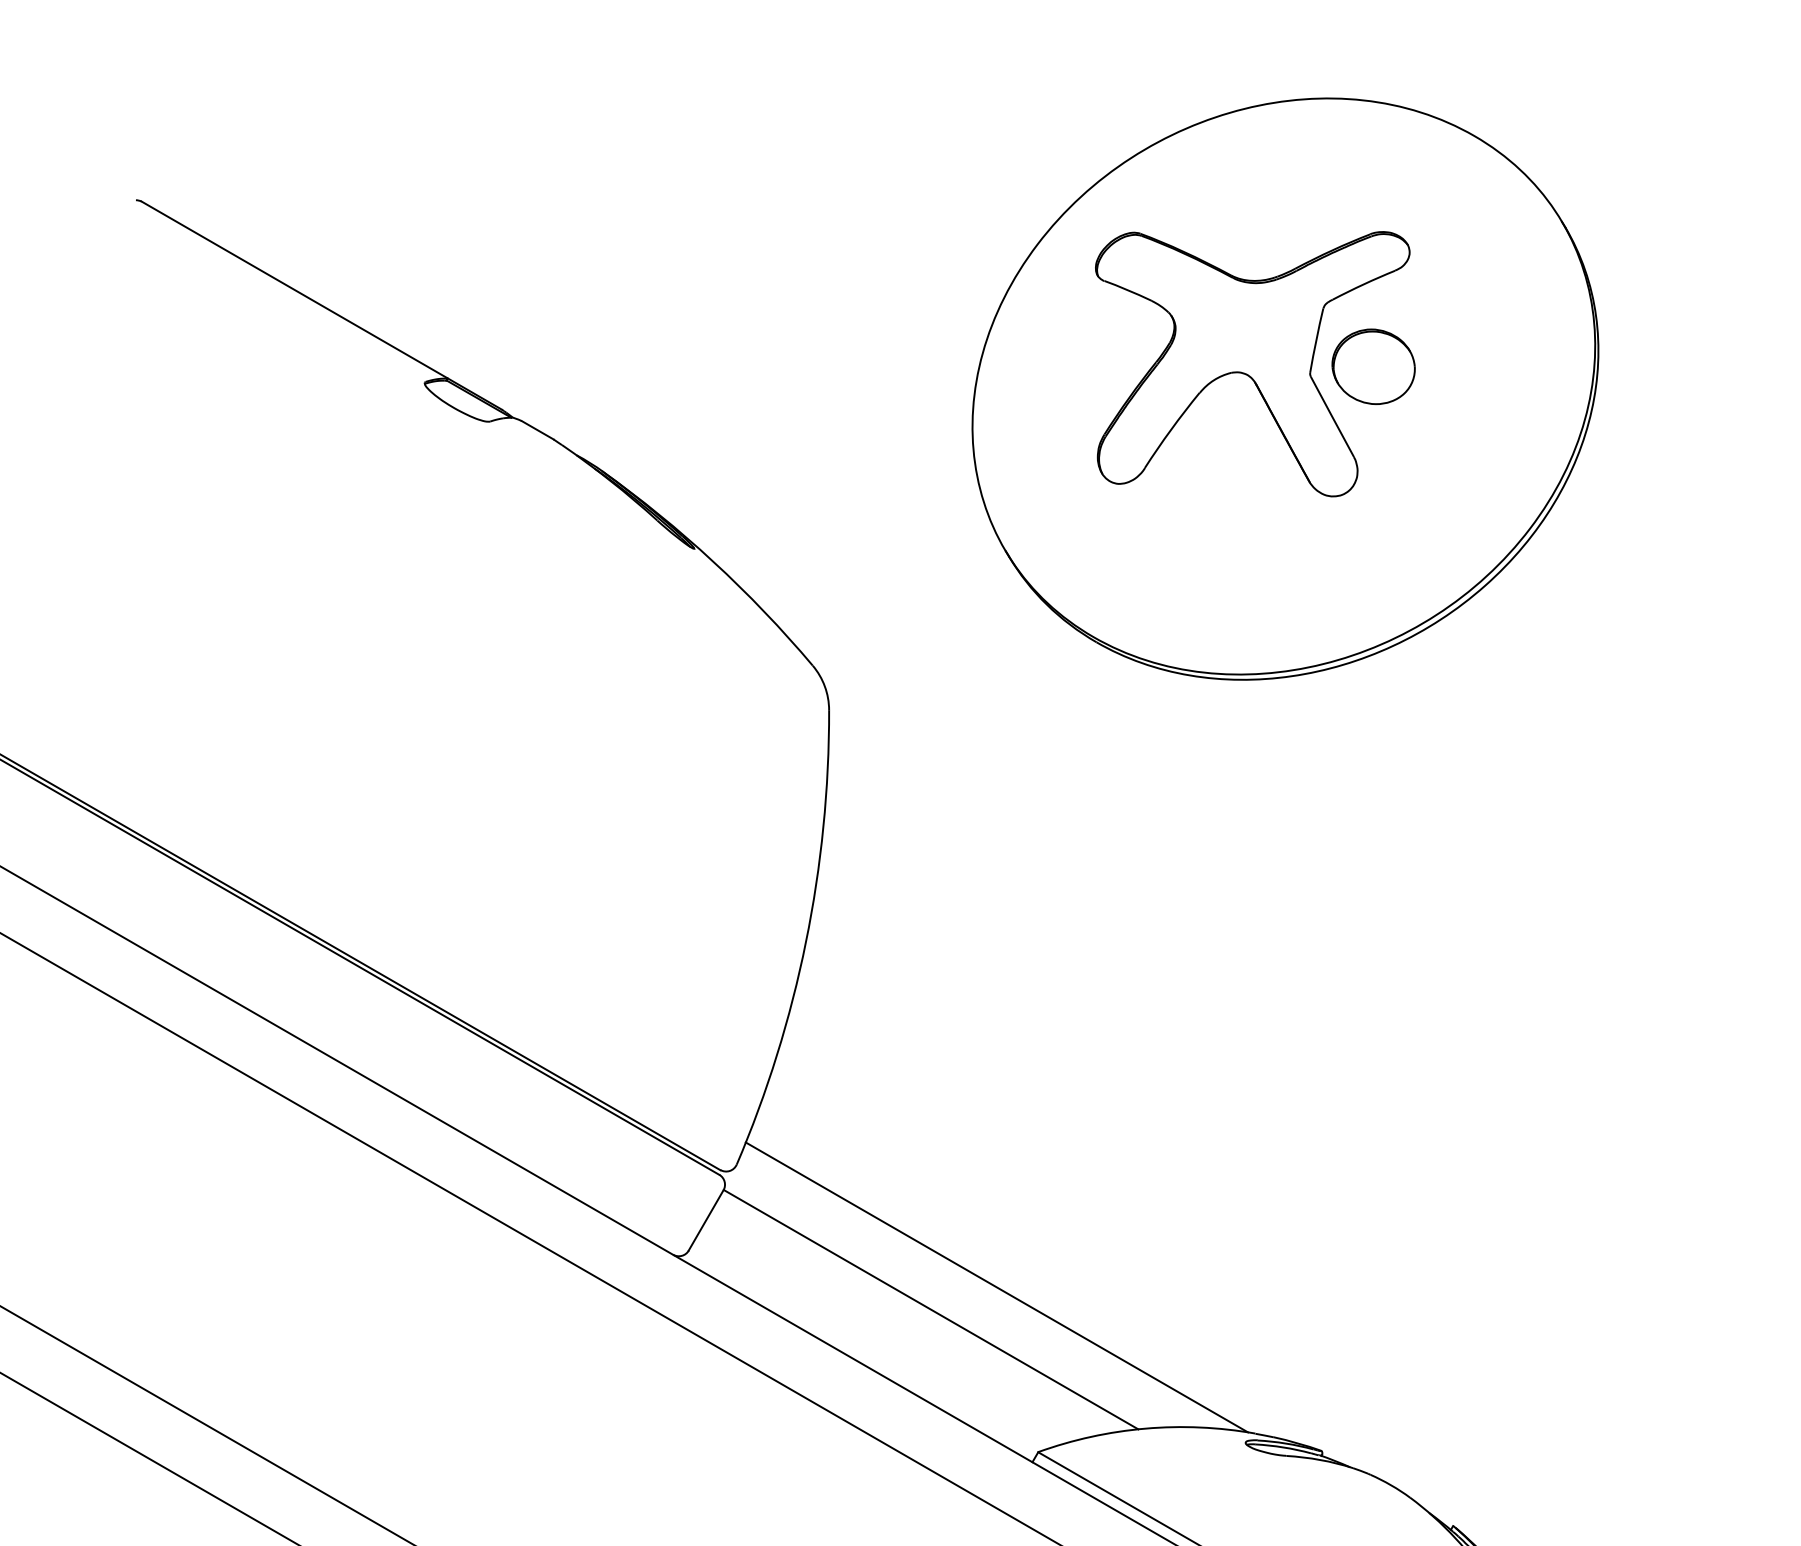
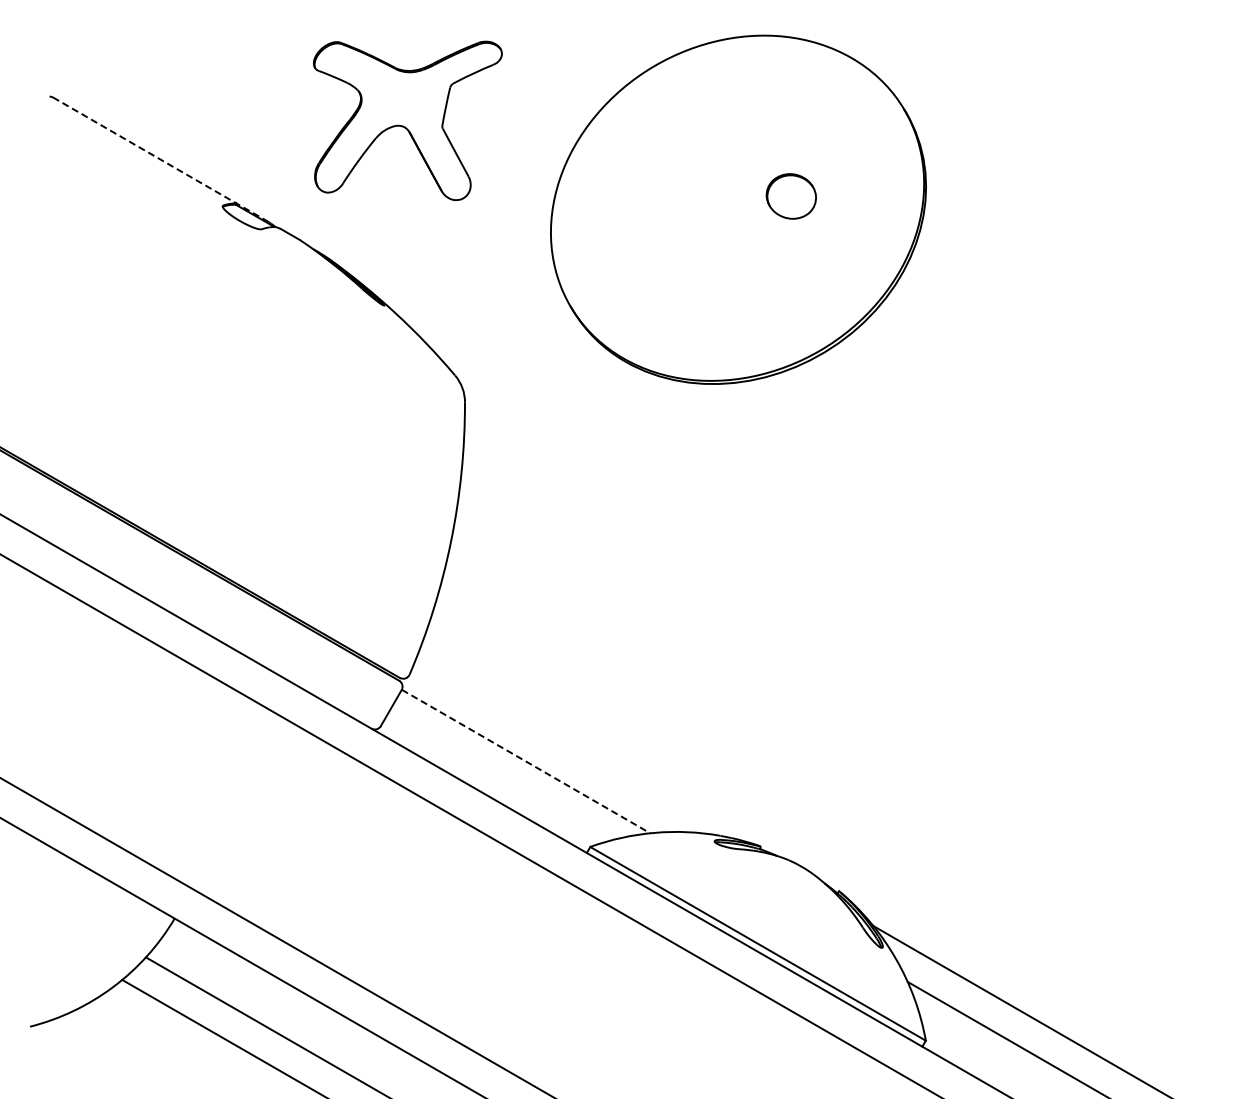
line: (321, 305) -> (160, 159), solid -> dashed
part: (1252, 363) -> (407, 120), moved
line: (996, 1287) -> (565, 748), removed
line: (931, 1309) -> (526, 761), solid -> dashed

